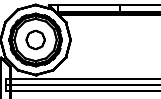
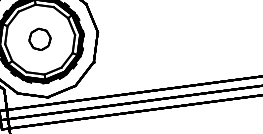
part: (35, 39) -> (39, 38), size x0.7

